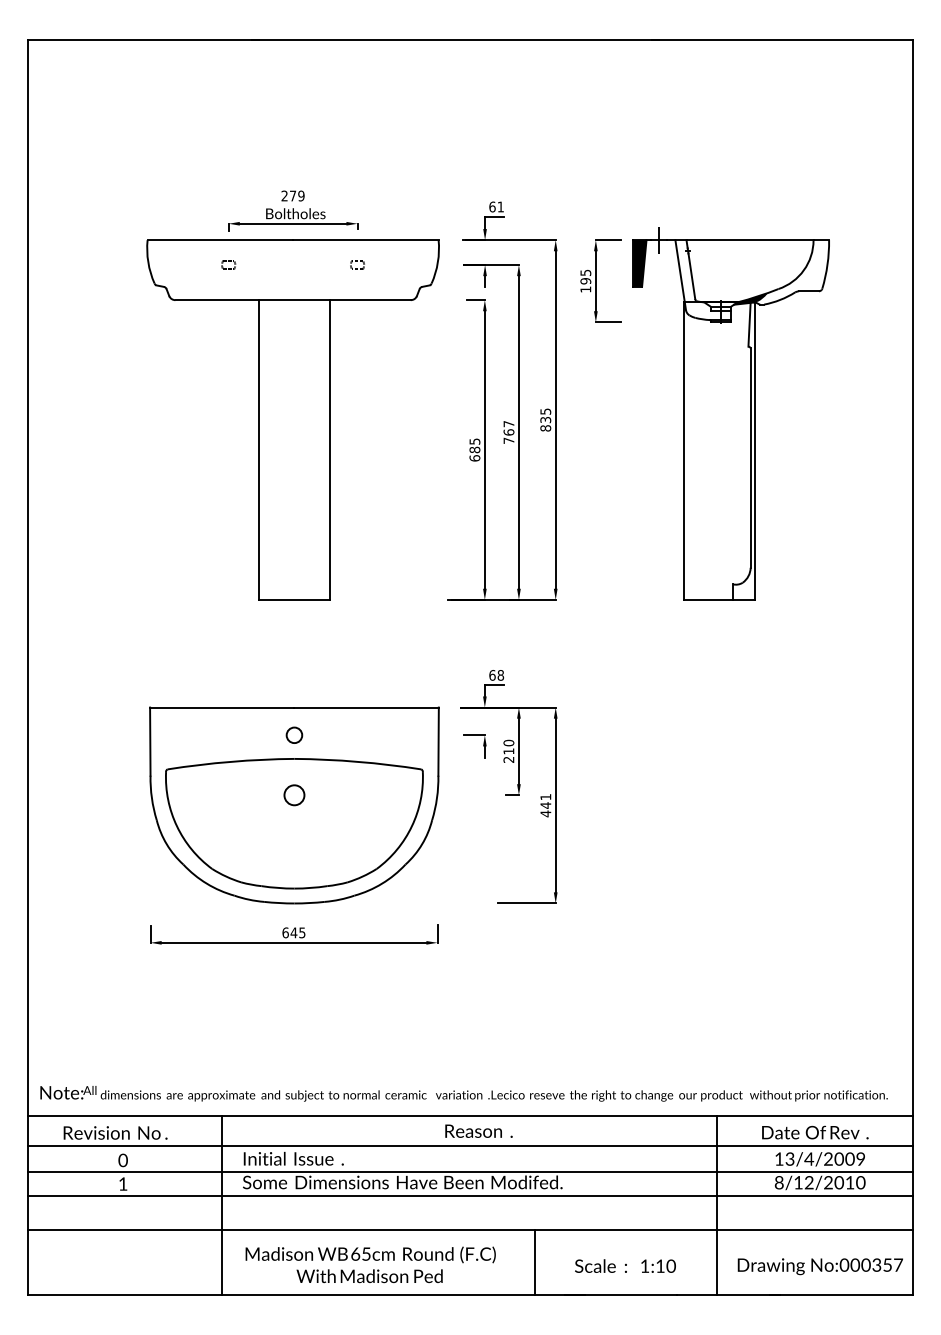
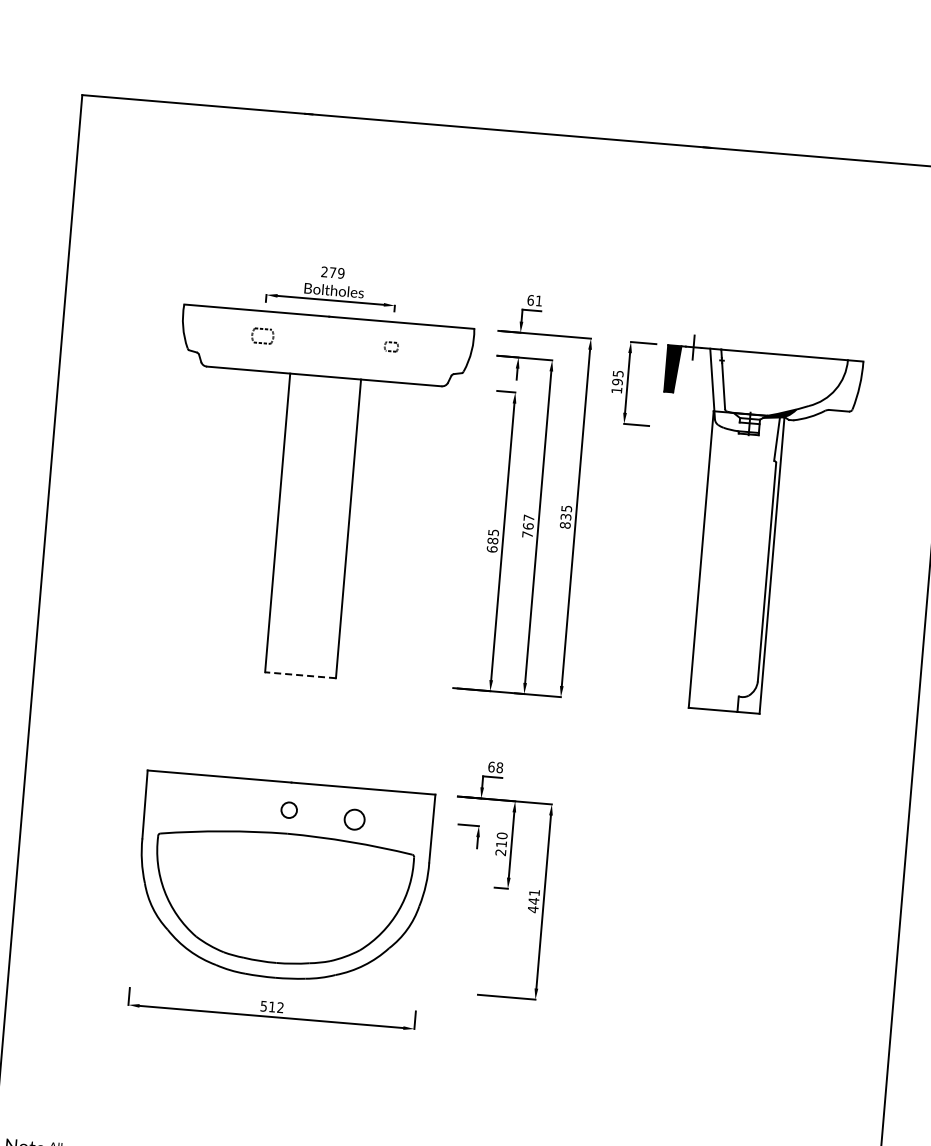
part: (228, 264) -> (262, 335), size x1.6
line: (294, 599) -> (300, 674), solid -> dashed
circle: (294, 795) -> (354, 819), moved
text: (293, 932) -> (271, 1006), 645 -> 512

